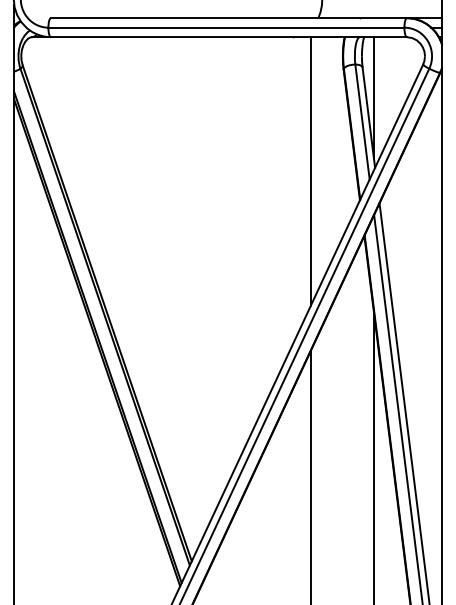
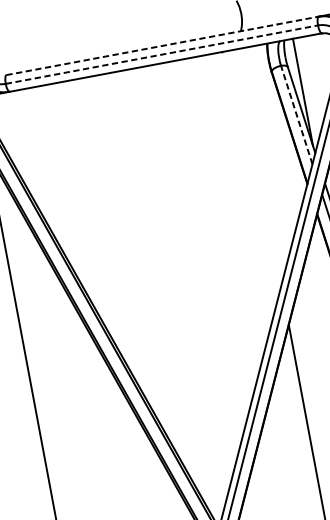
line: (229, 18) -> (163, 46), solid -> dashed
line: (226, 27) -> (161, 54), solid -> dashed
line: (362, 122) -> (296, 115), solid -> dashed
line: (310, 171) -> (259, 167), removed

